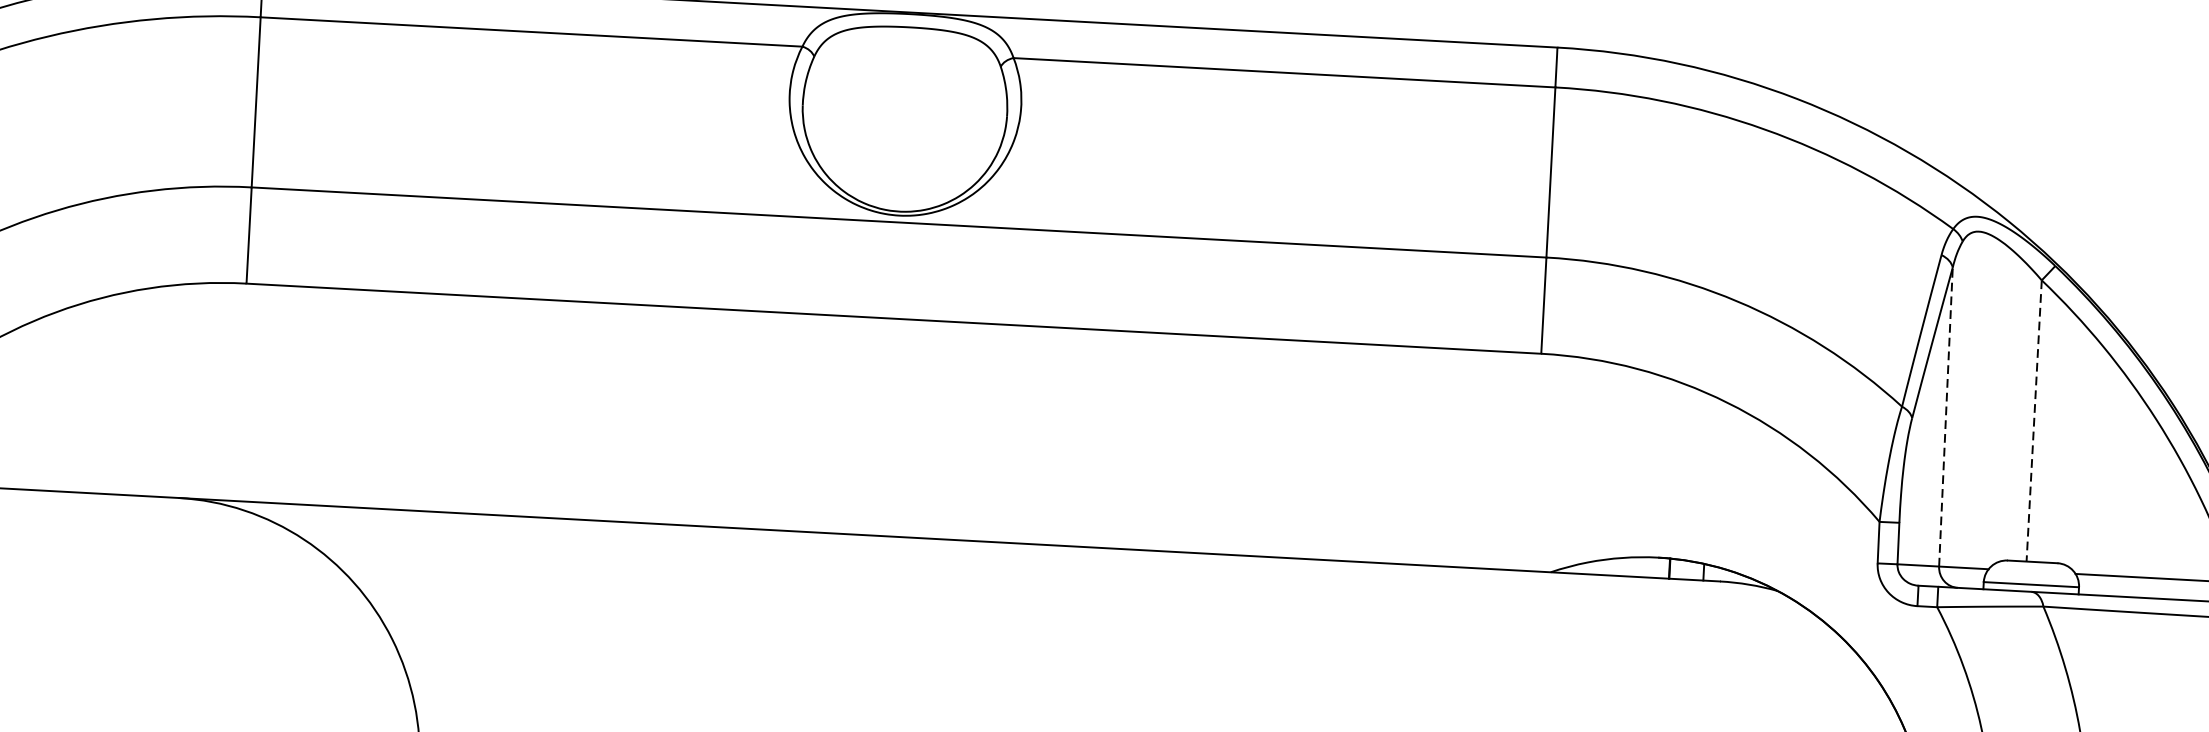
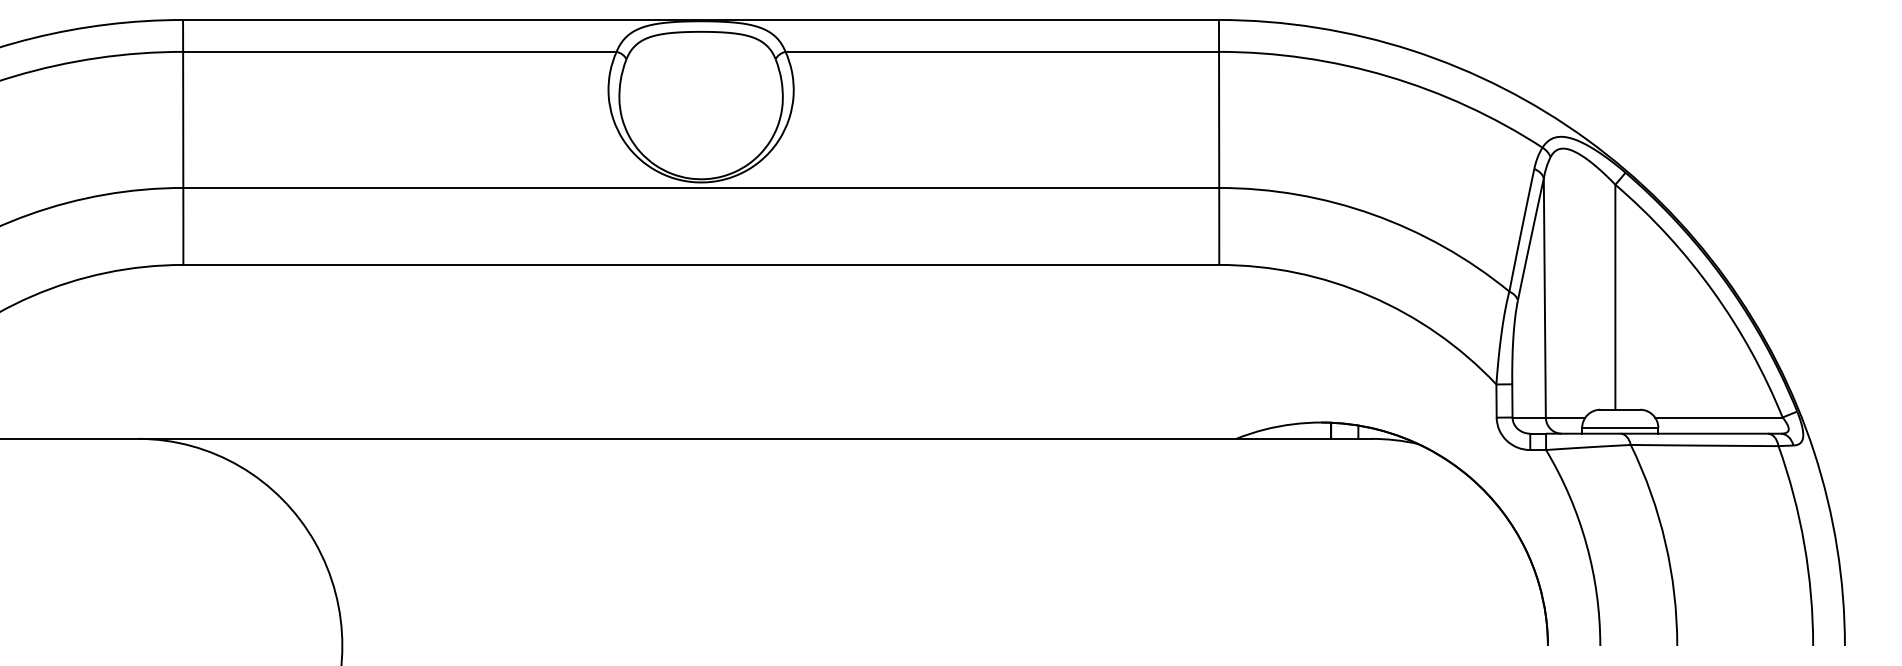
line: (1945, 416) -> (1544, 297), dashed -> solid
line: (2034, 421) -> (1615, 297), dashed -> solid

